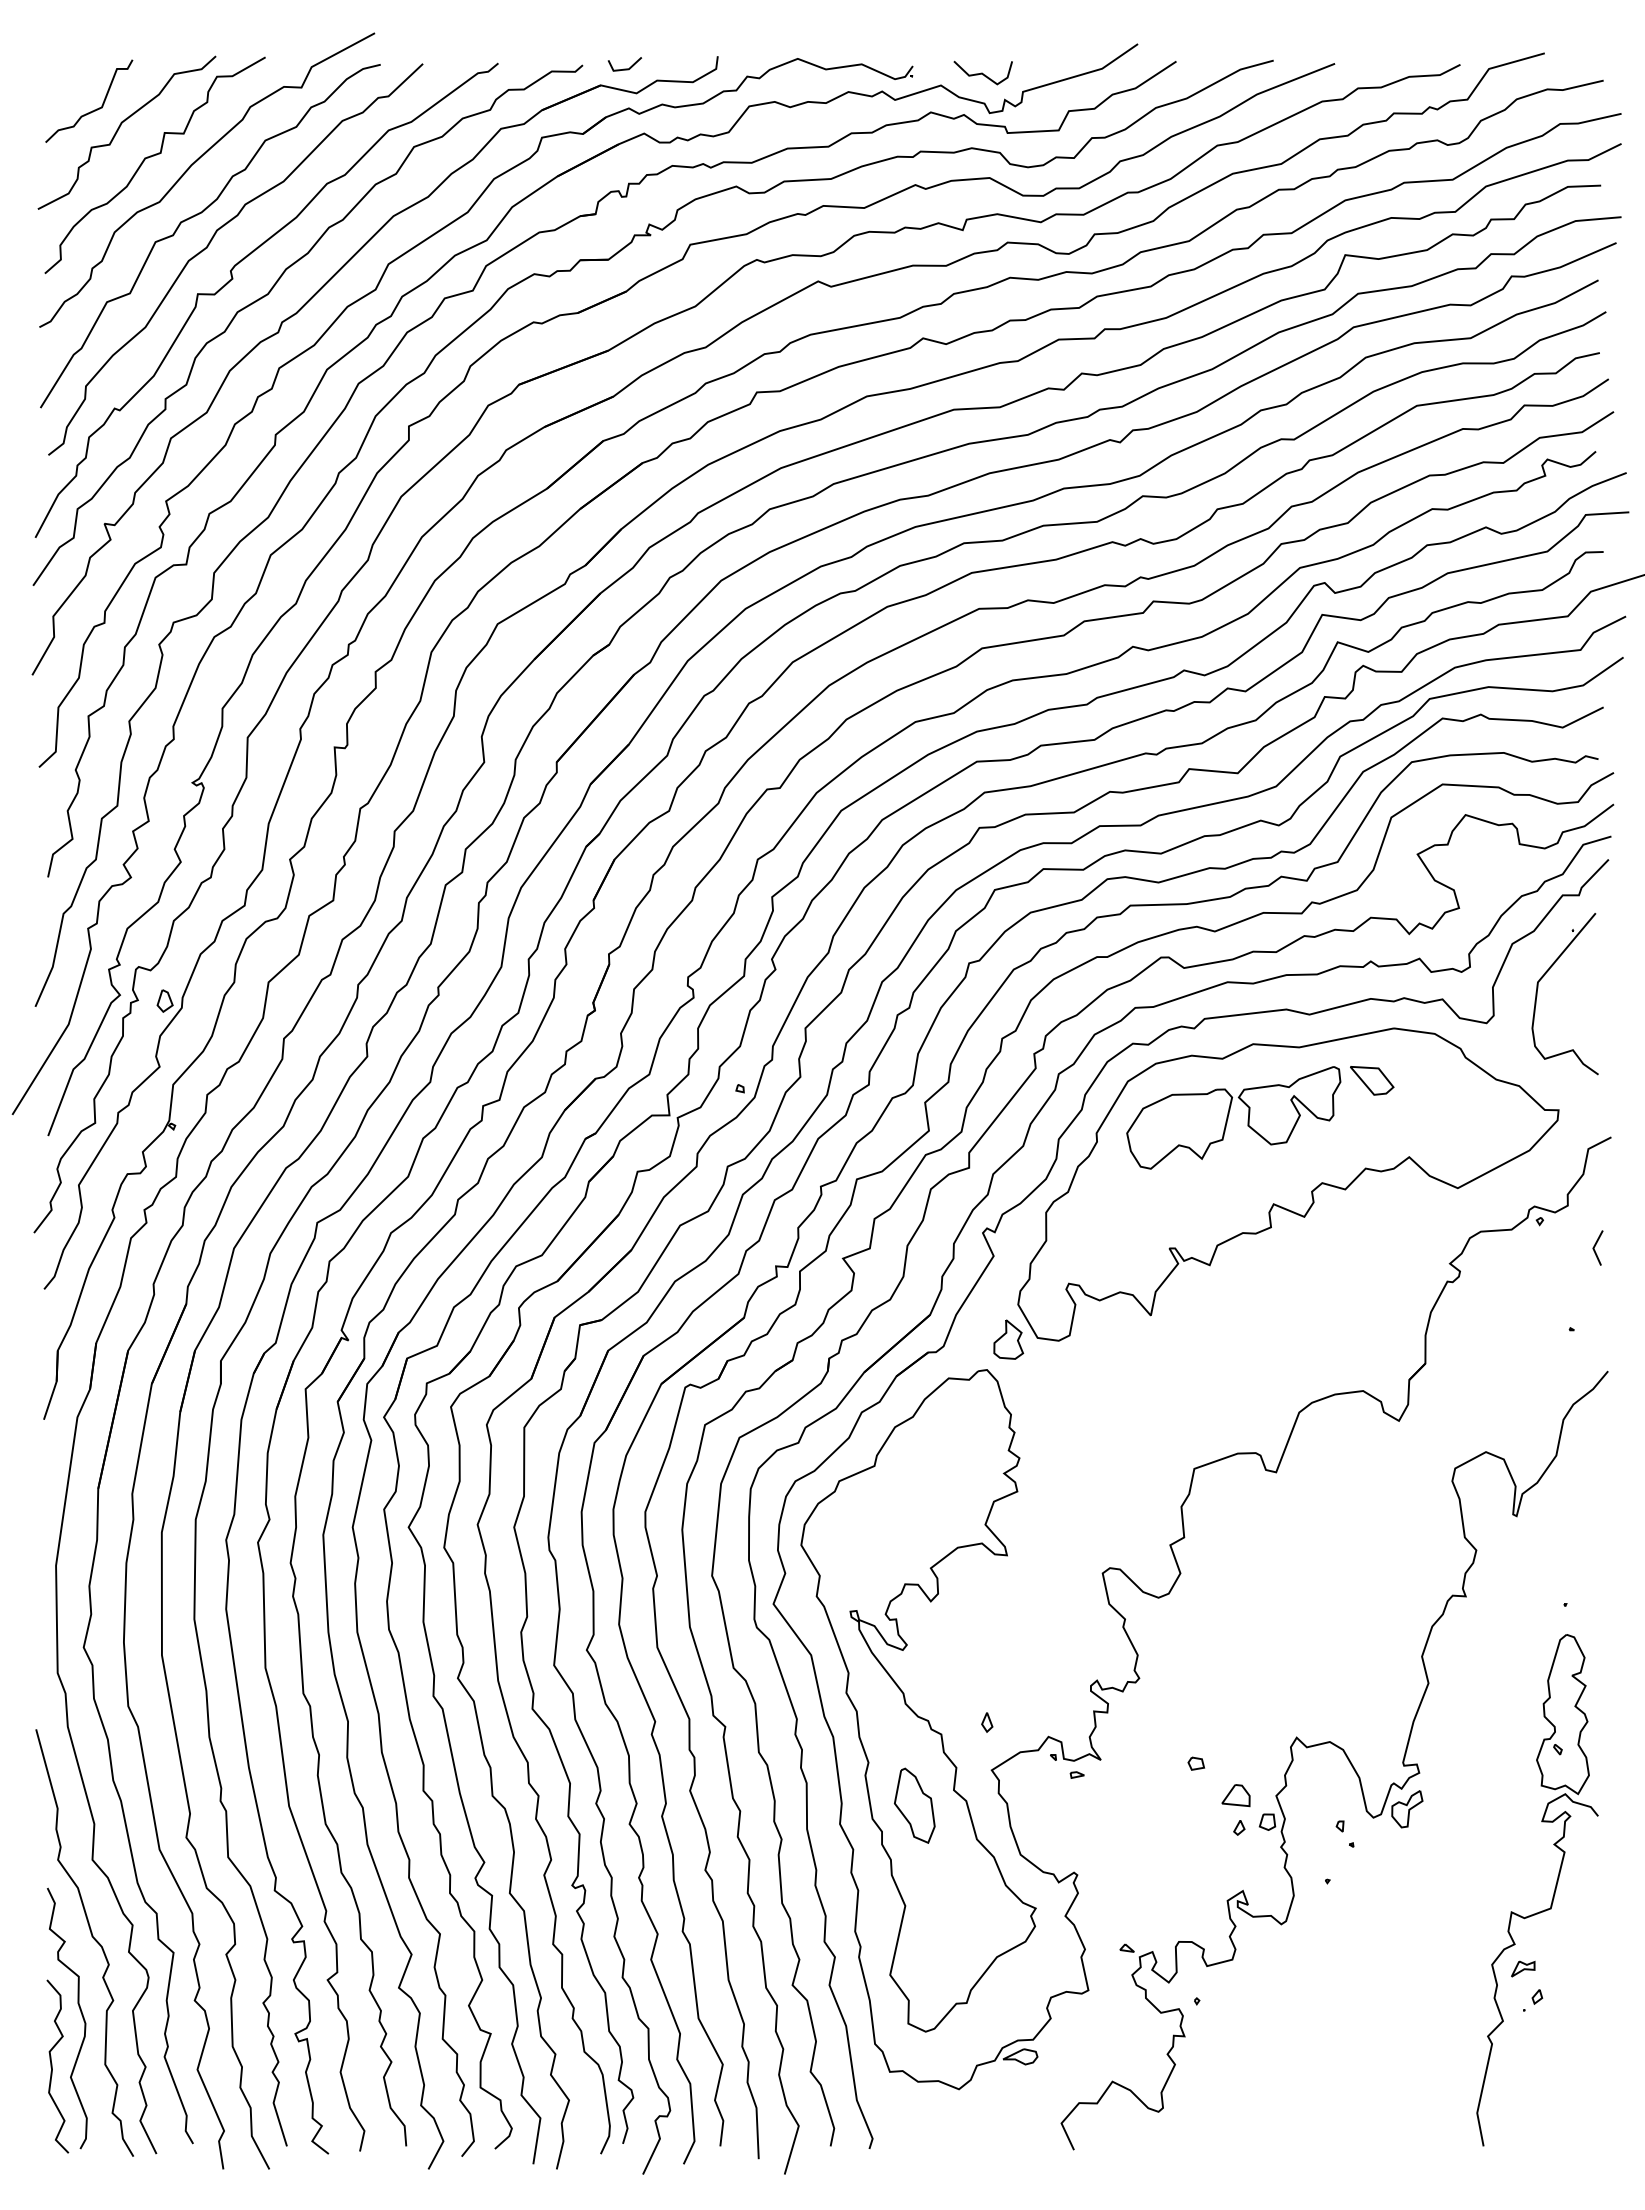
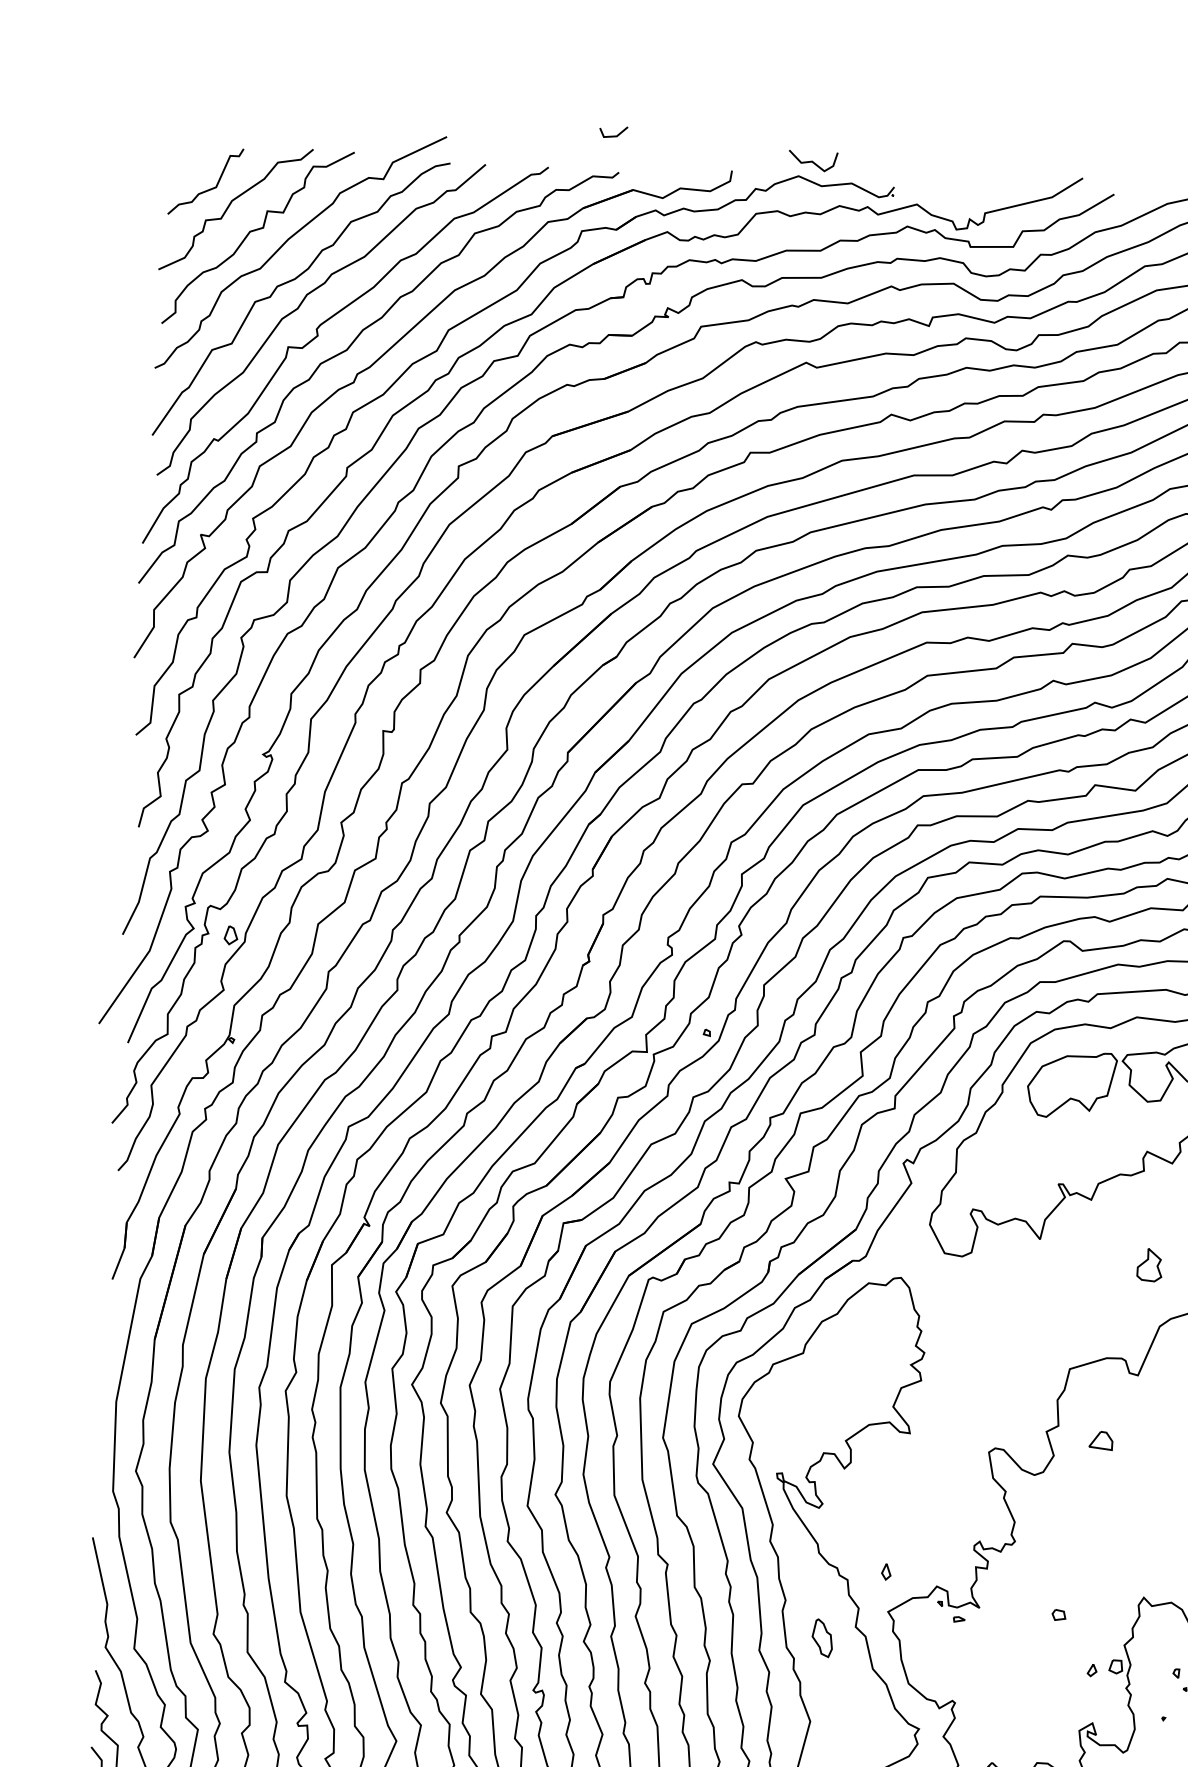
line: (624, 68) -> (613, 135), moved
curve: (982, 72) -> (812, 160), moved
part: (1008, 1339) -> (1149, 1264), moved
part: (1235, 1795) -> (1100, 1440), moved
part: (914, 1805) -> (822, 1638), size x0.6

